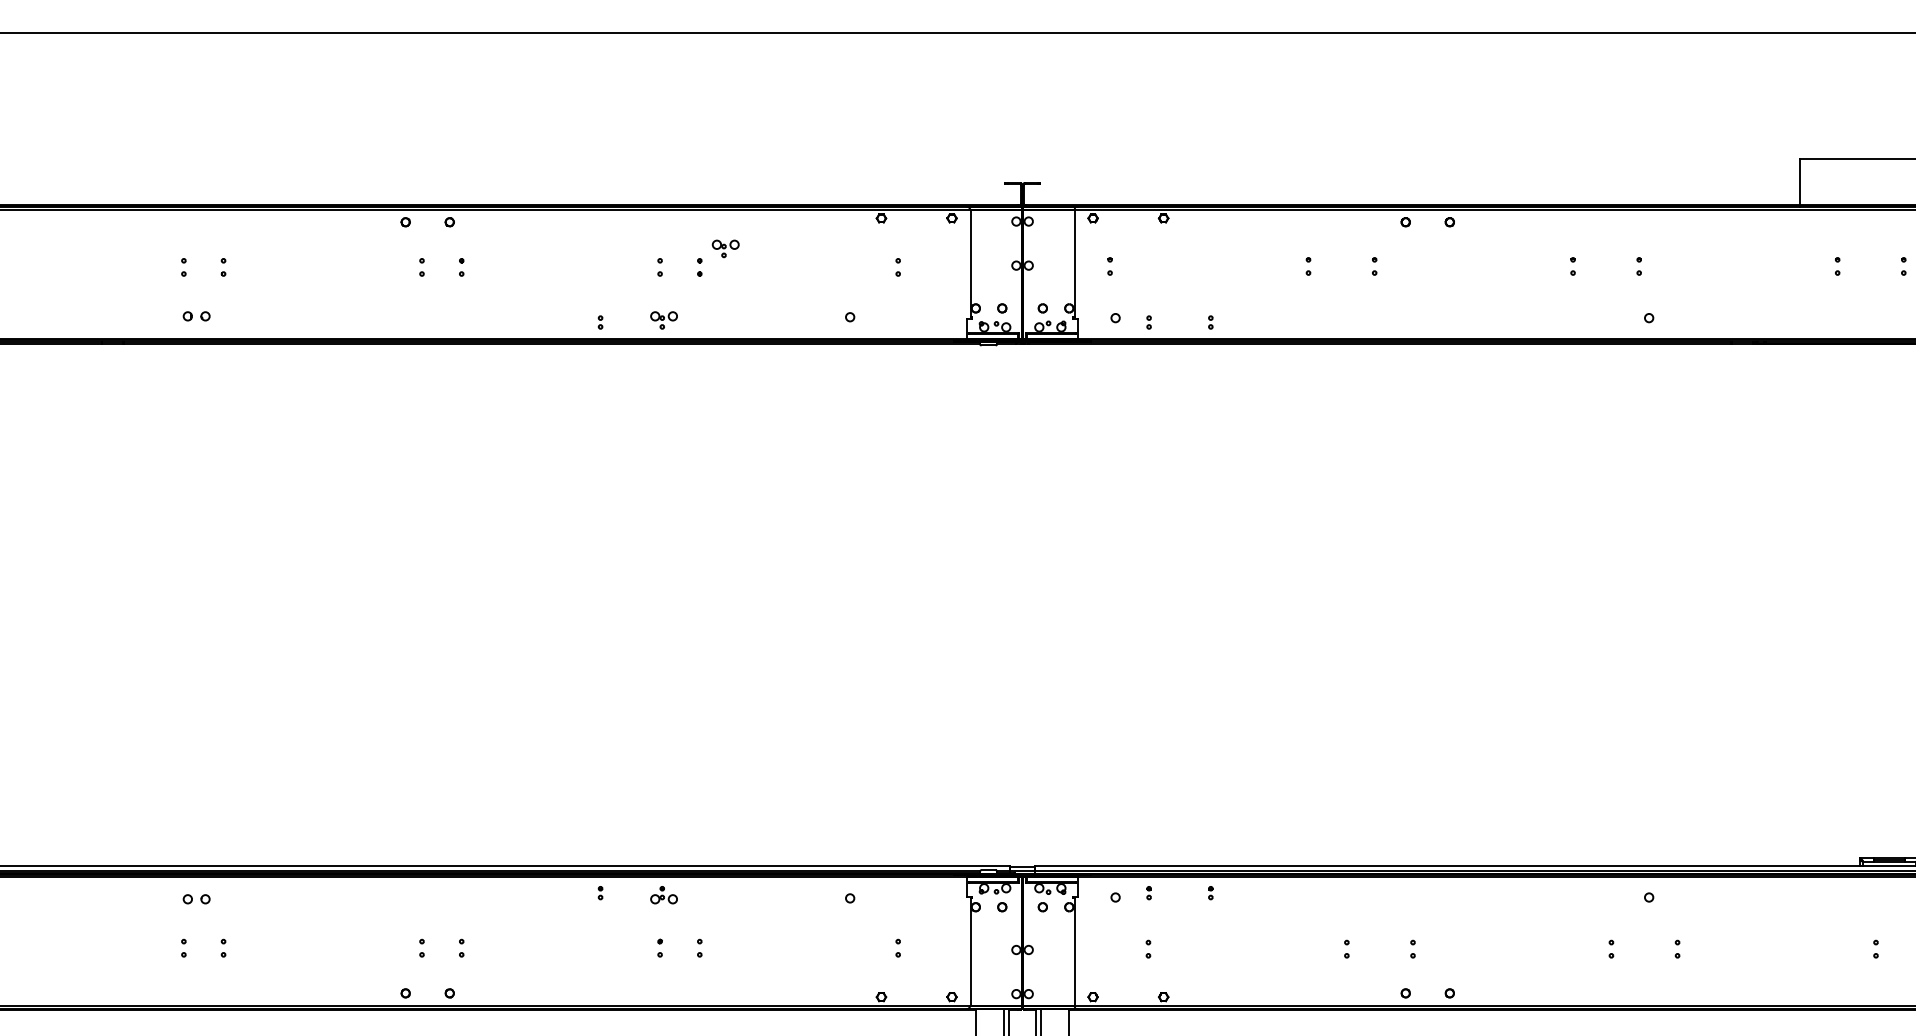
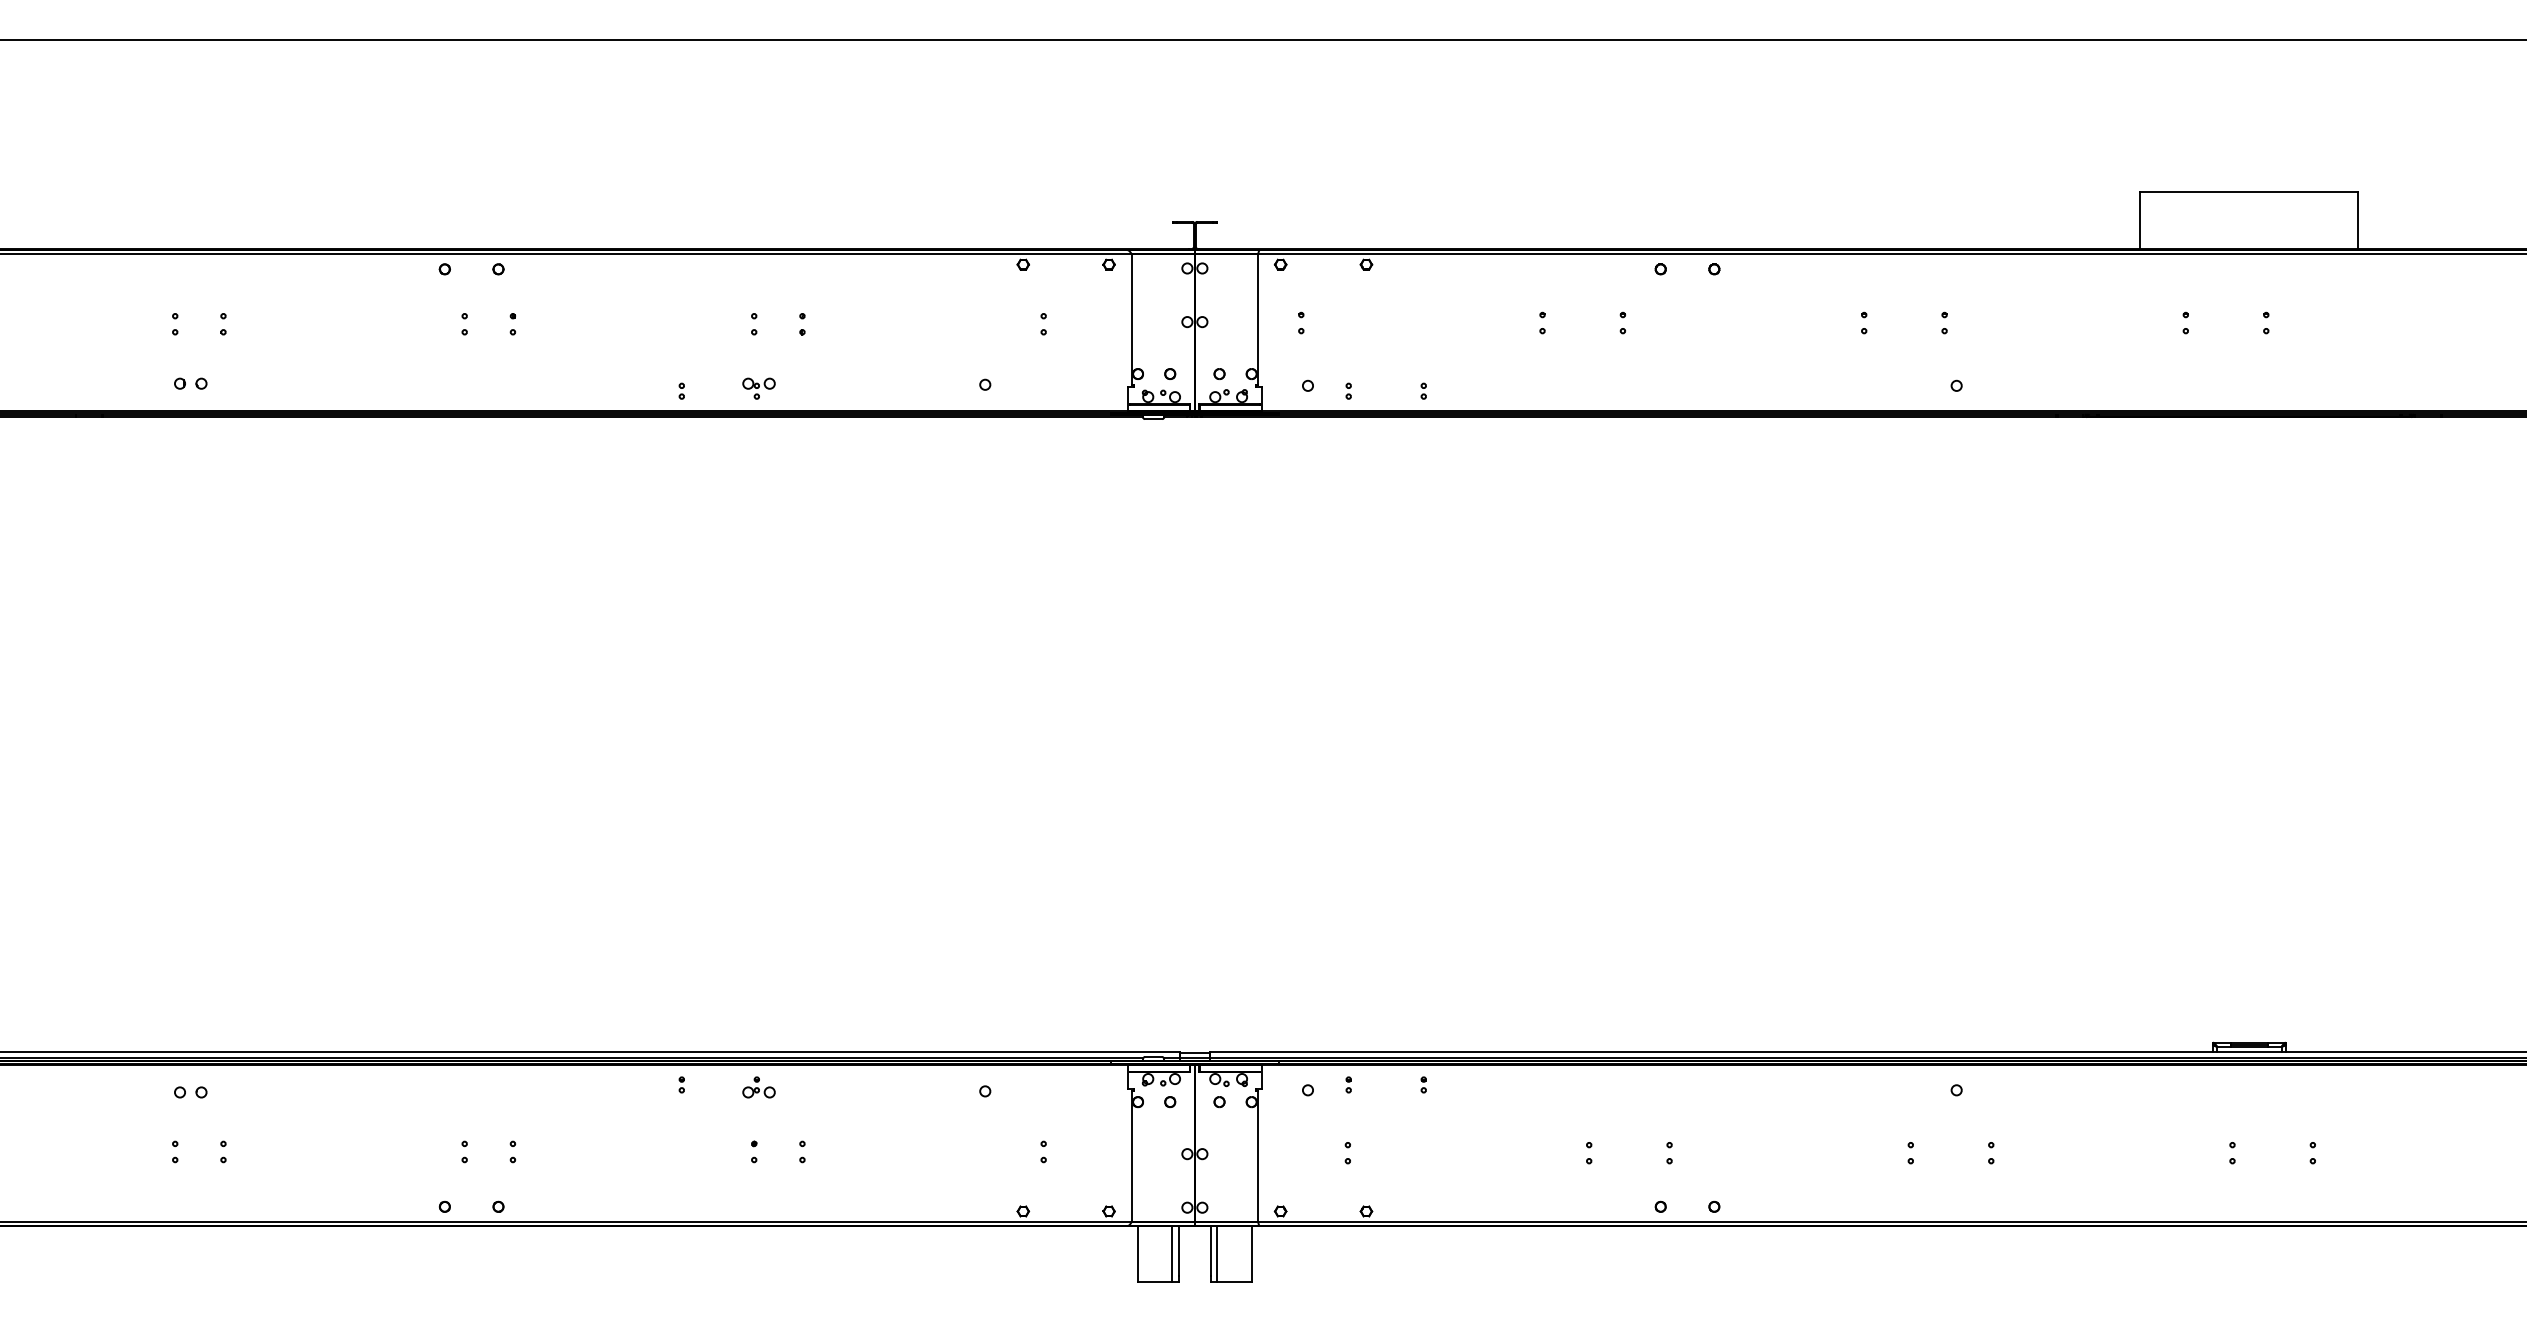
part: (725, 248) -> (833, 301), removed

